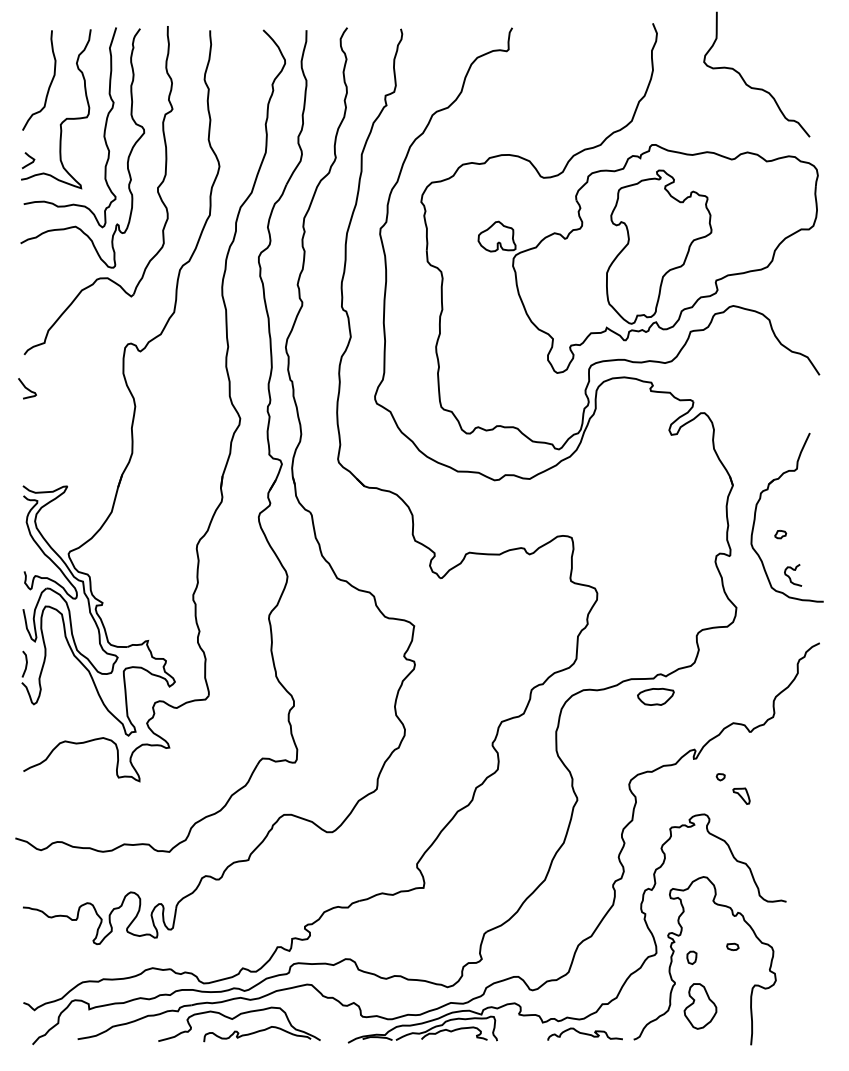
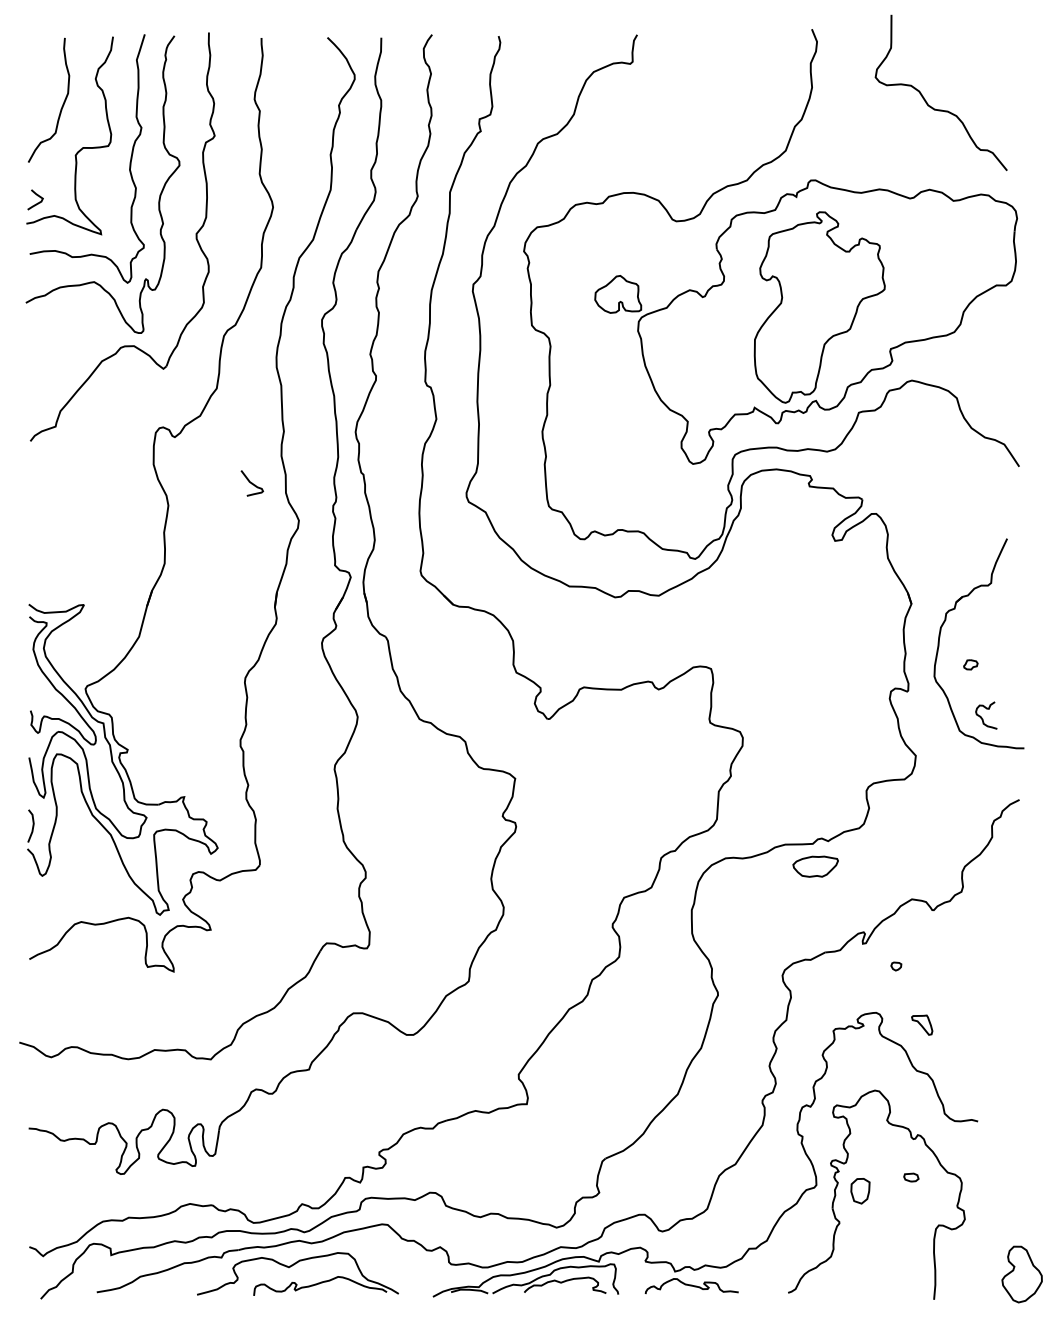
curve: (27, 388) -> (252, 483), moved
part: (741, 795) -> (922, 1024), moved
part: (691, 957) -> (860, 1190), size x1.6
part: (699, 1006) -> (1021, 1274), moved
curve: (584, 1034) -> (691, 1286), moved

